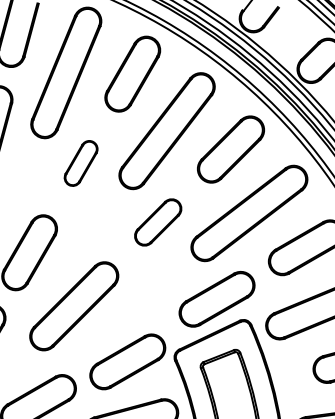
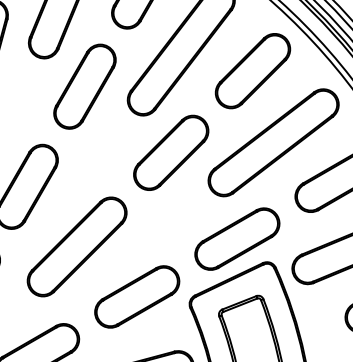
part: (80, 163) -> (84, 86), size x1.67
part: (158, 222) -> (171, 152), size x1.43
part: (127, 361) -> (136, 296), moved

